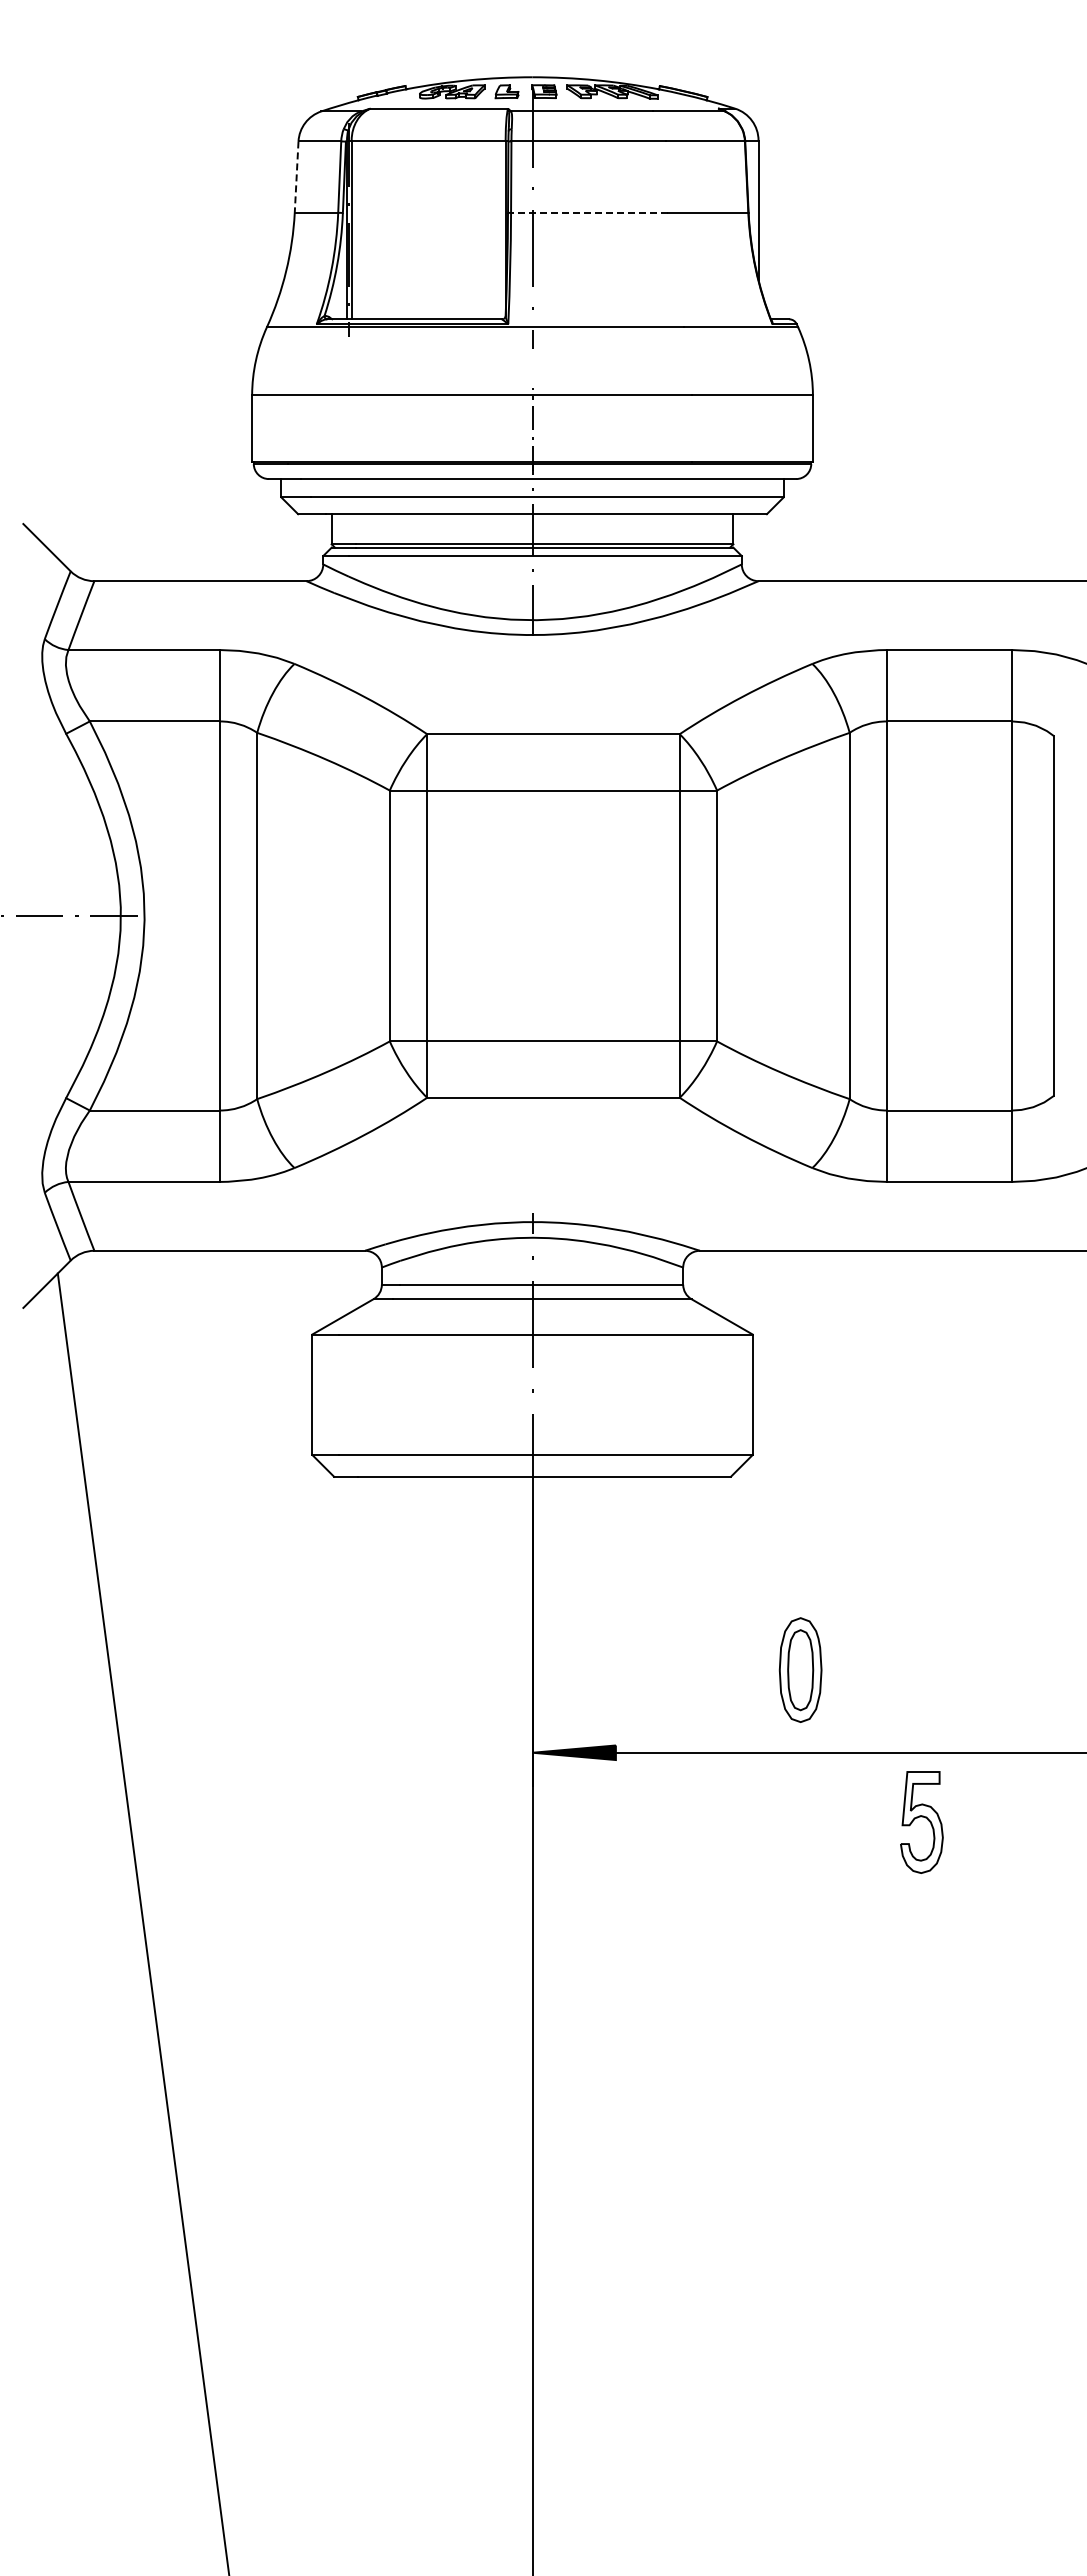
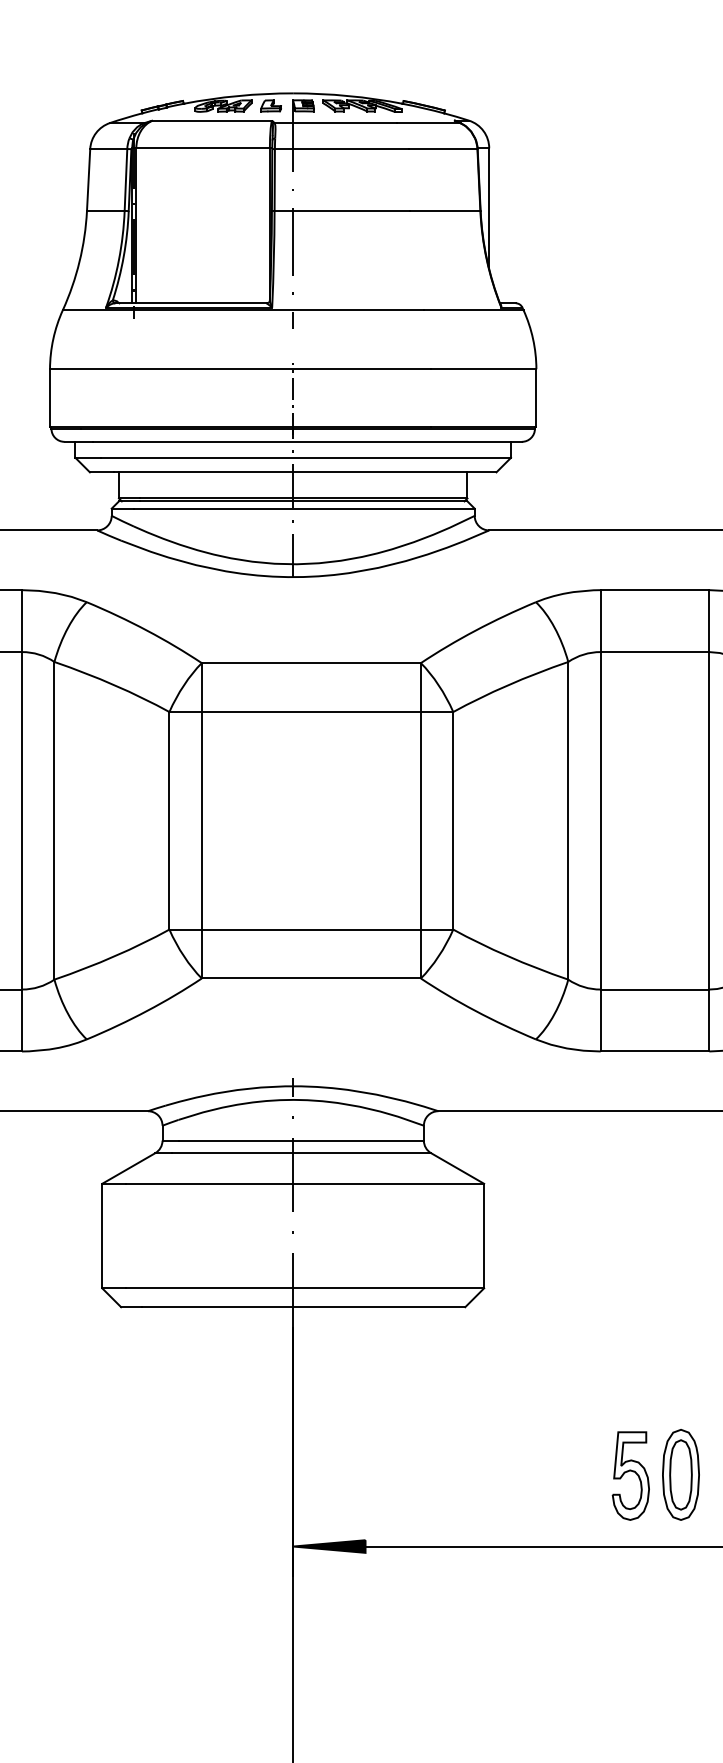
line: (296, 177) -> (88, 180), dashed -> solid
line: (588, 212) -> (341, 210), dashed -> solid
part: (800, 1669) -> (680, 1474), moved
part: (921, 1822) -> (630, 1476), moved

